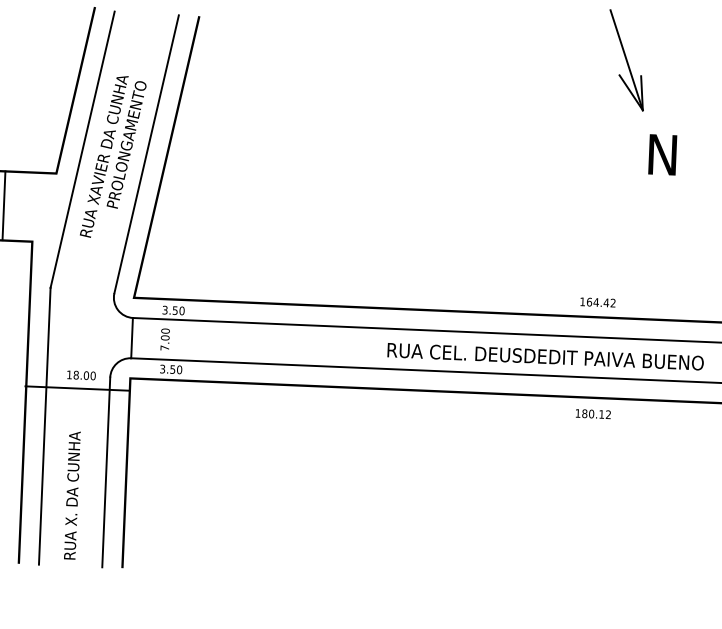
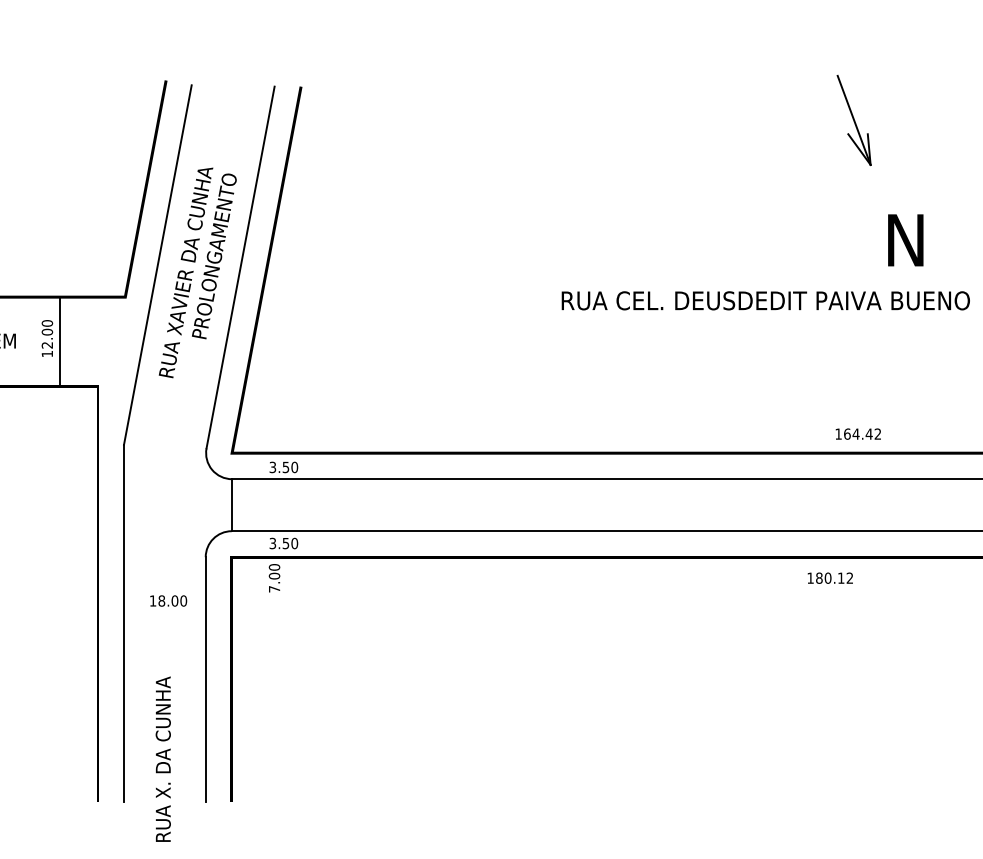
part: (626, 60) -> (853, 120), size x0.7
text: (597, 301) -> (857, 433), moved
text: (165, 339) -> (274, 578), moved
text: (545, 356) -> (765, 300), moved
text: (81, 375) -> (168, 600), moved
line: (76, 388) -> (163, 573), removed
text: (71, 494) -> (162, 758), moved

